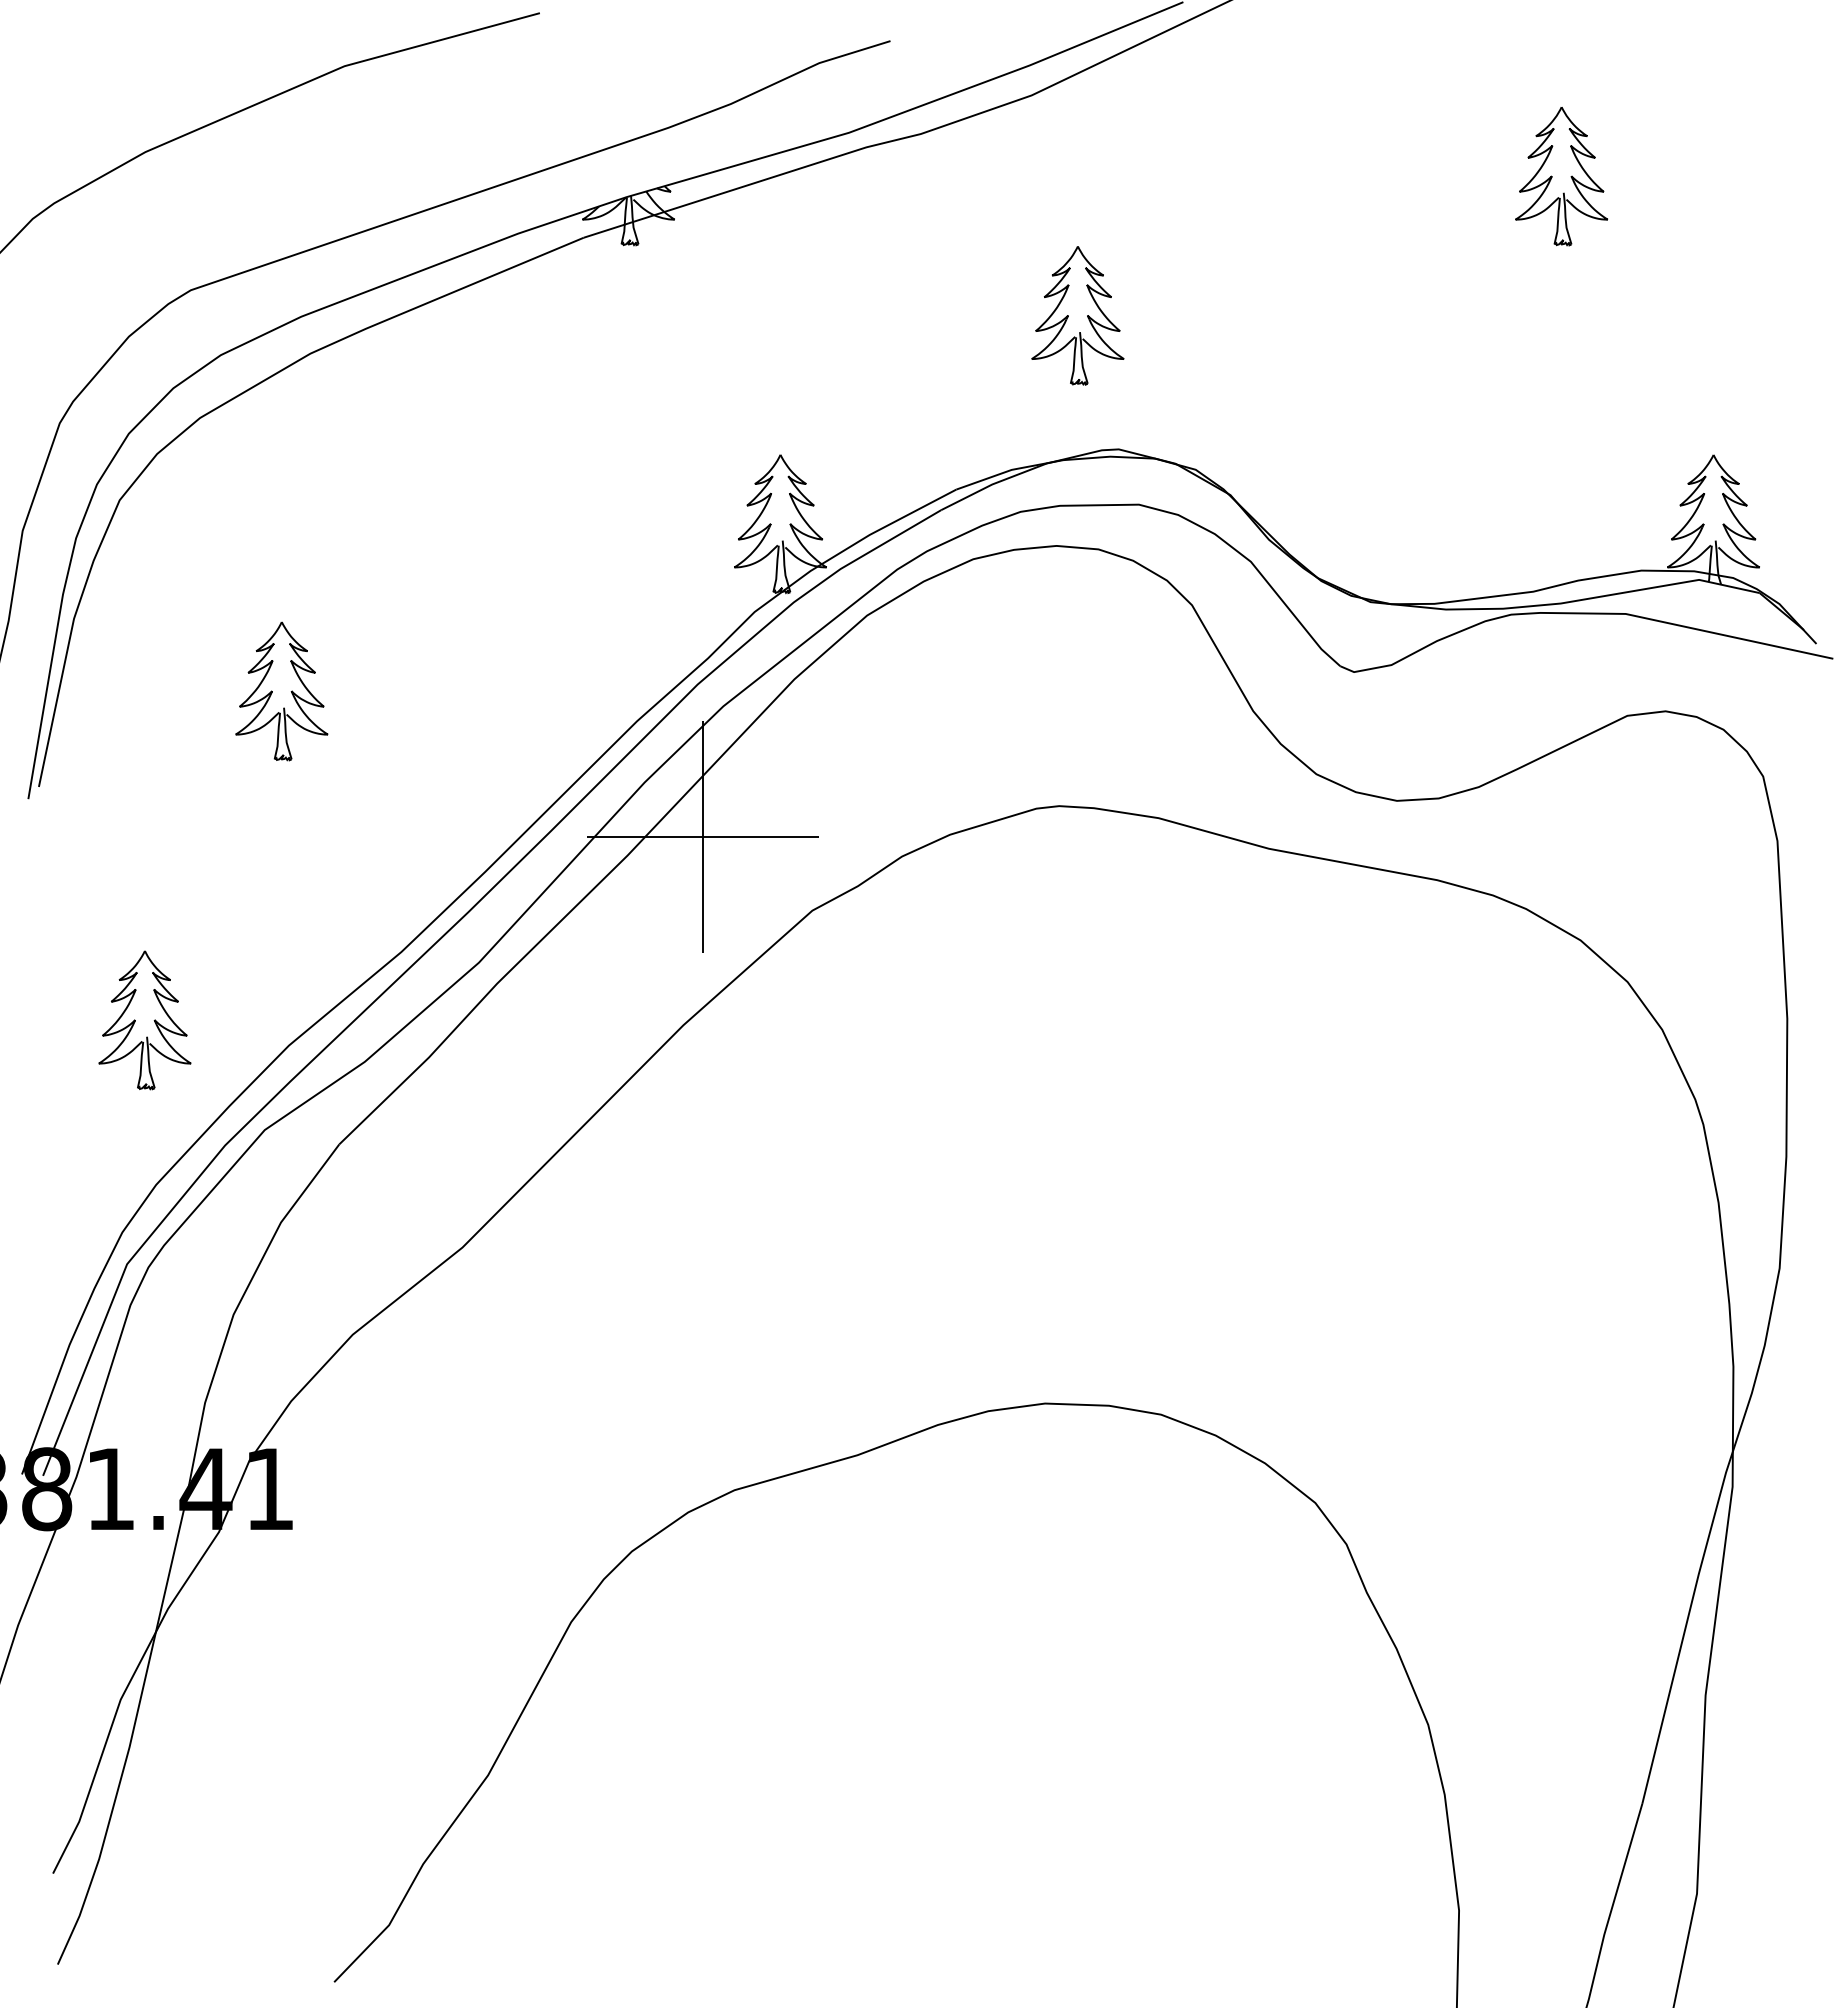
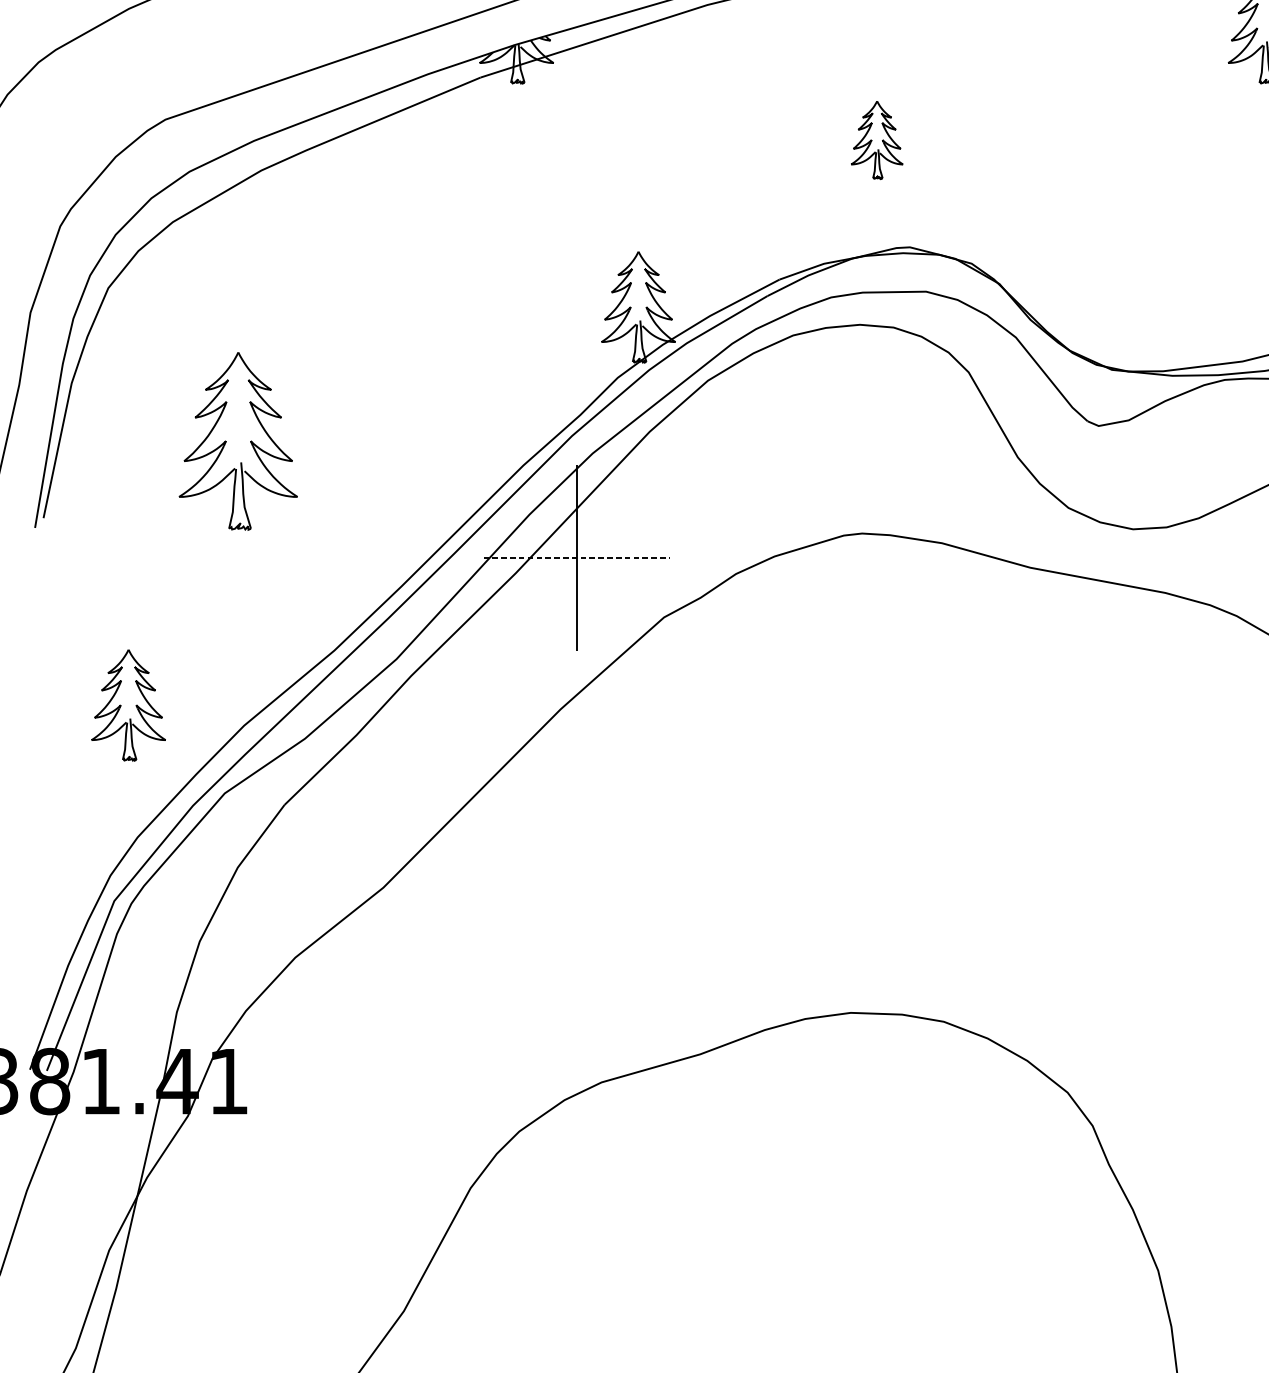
part: (1077, 315) -> (876, 139), size x0.7
part: (281, 691) -> (238, 441), size x1.6
line: (703, 836) -> (576, 557), solid -> dashed

